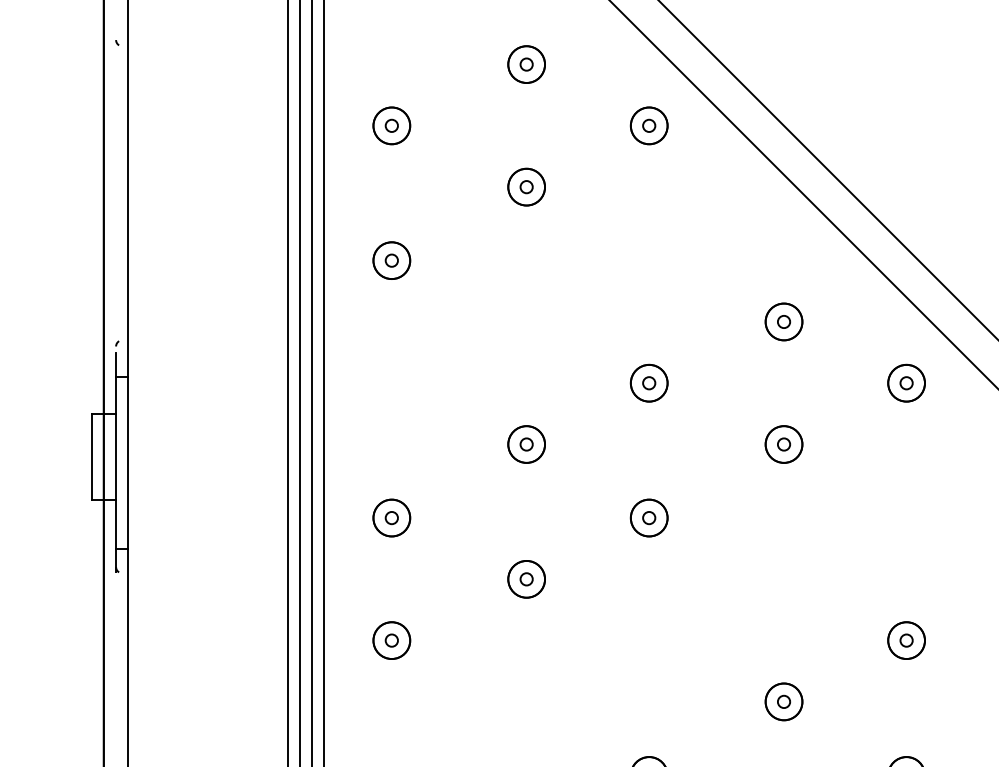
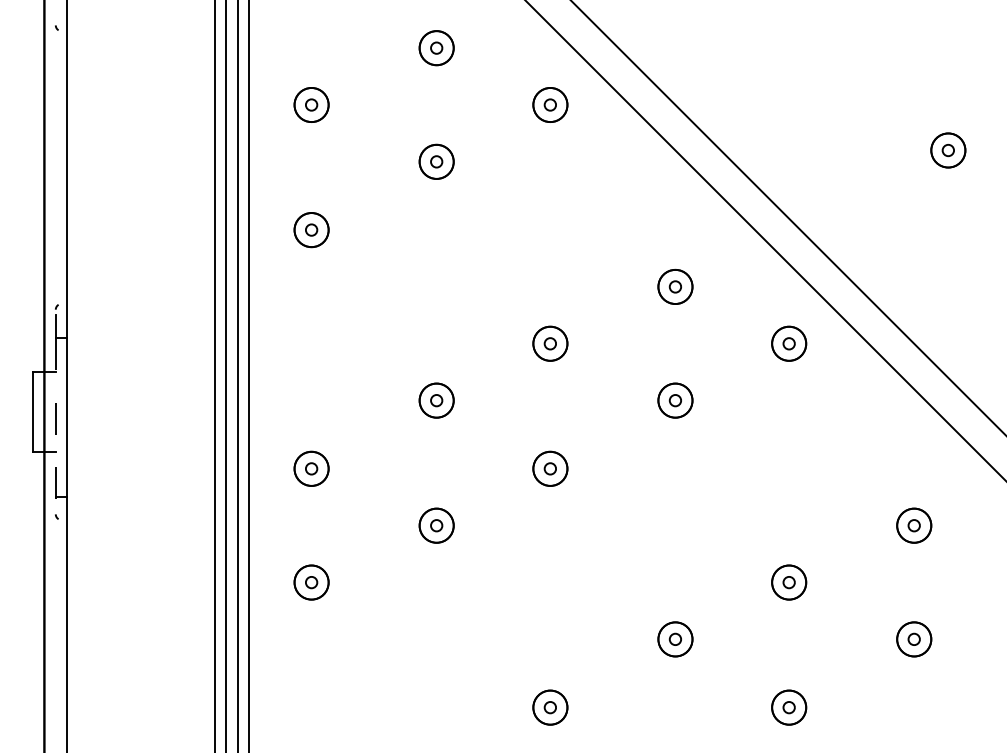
line: (115, 475) -> (55, 429), solid -> dashed

